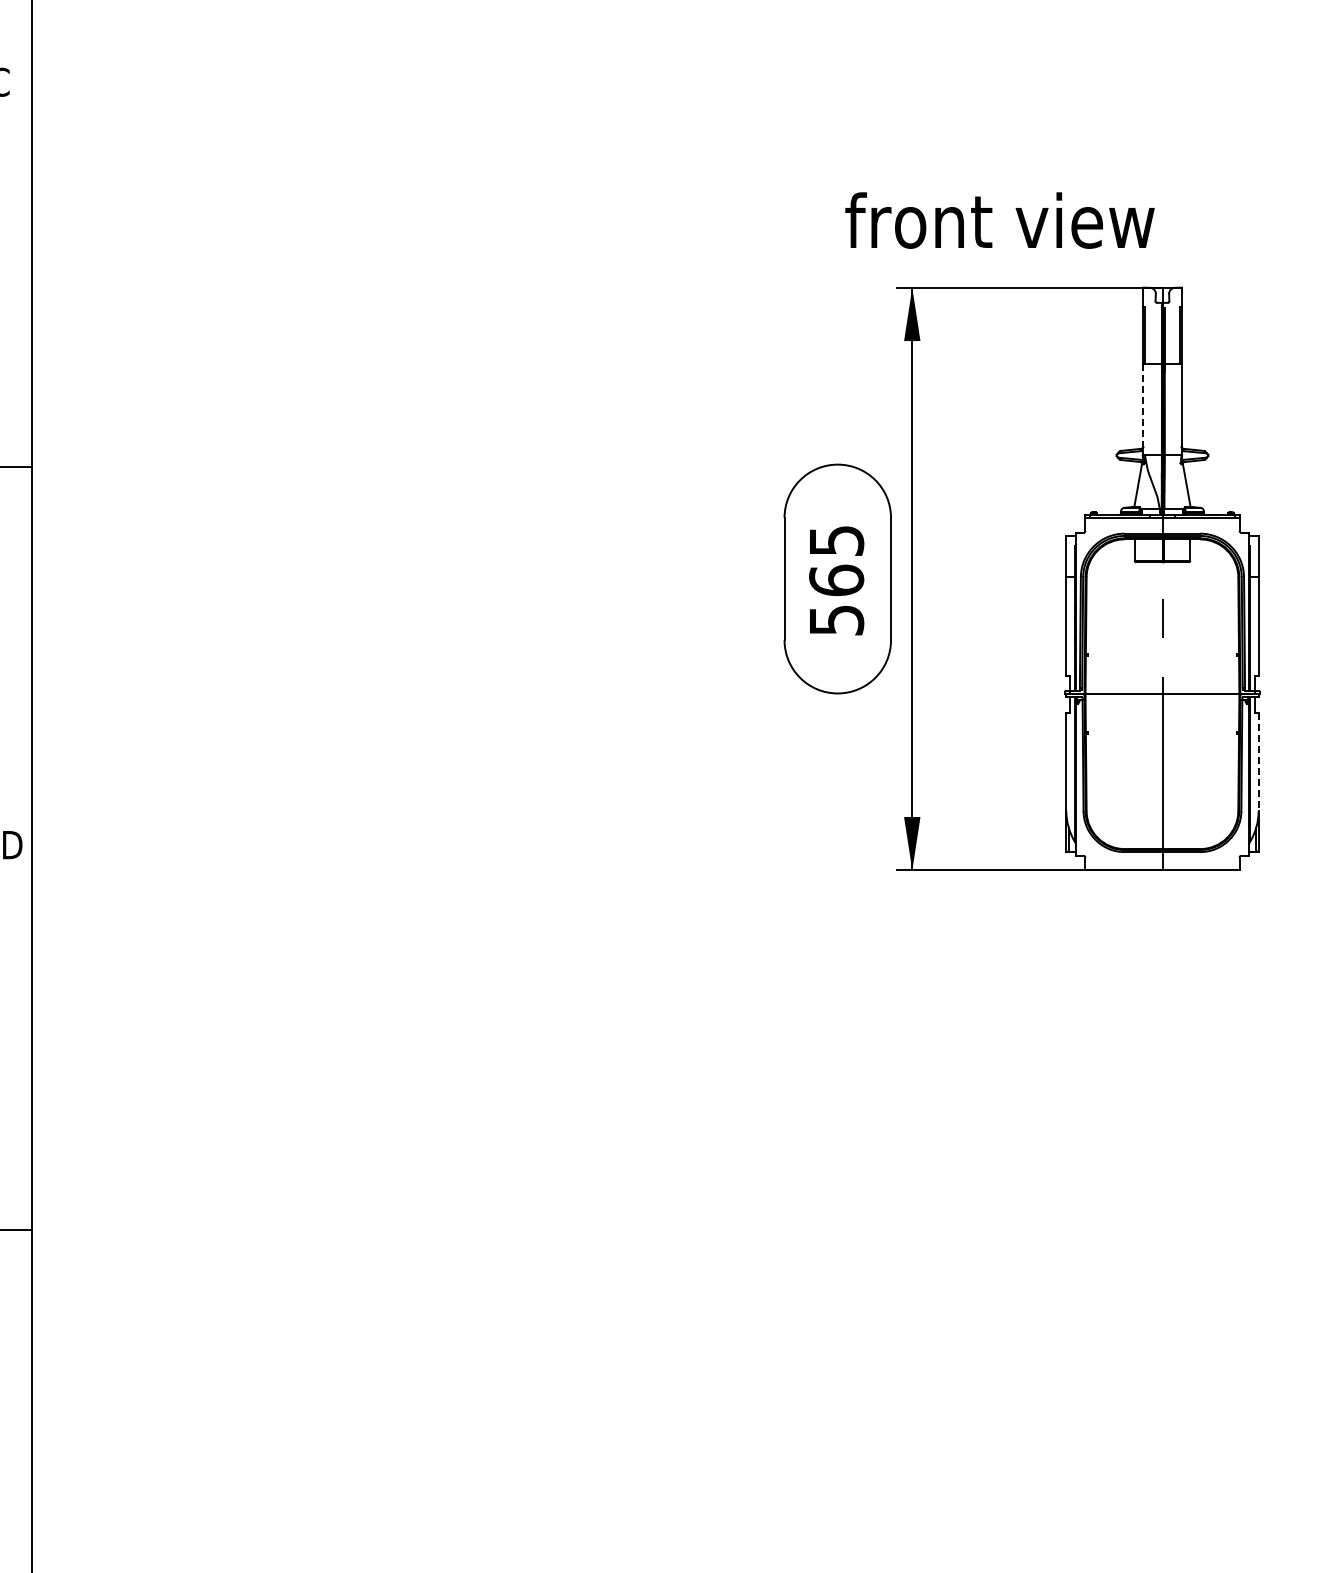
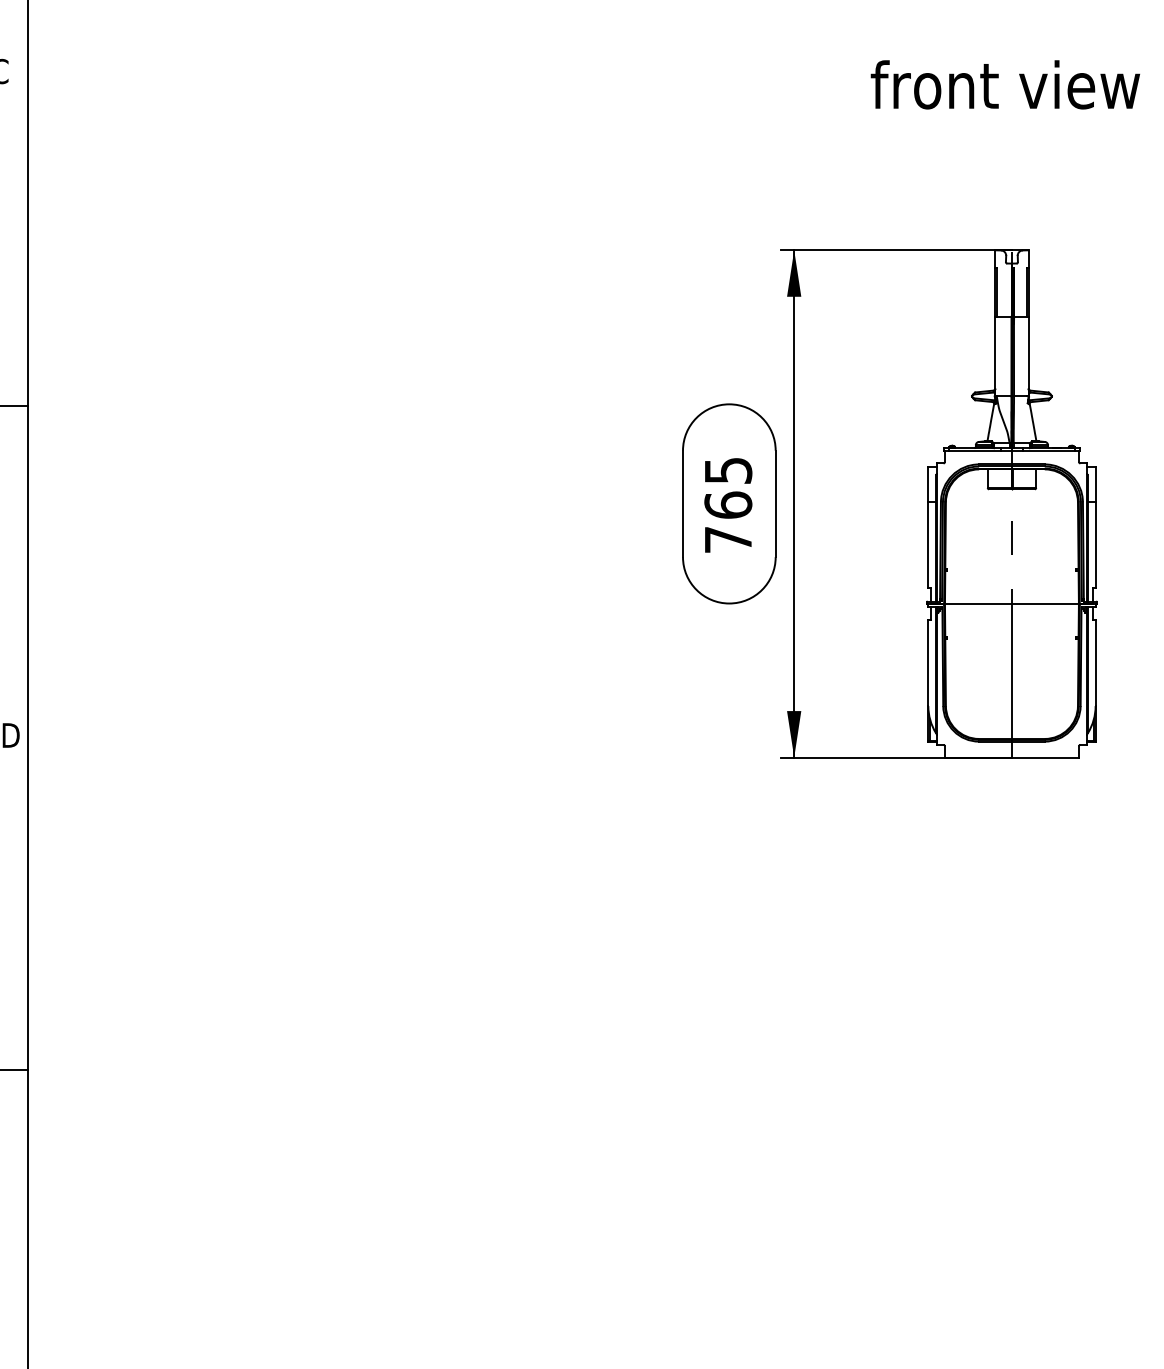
text: (999, 220) -> (1005, 84), moved
line: (1143, 407) -> (995, 354), dashed -> solid
text: (837, 620) -> (729, 540), 565 -> 765
line: (1258, 762) -> (1095, 663), dashed -> solid

